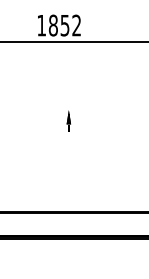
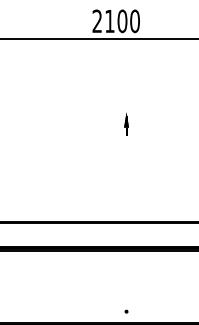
text: (58, 25) -> (115, 21), 1852 -> 2100

